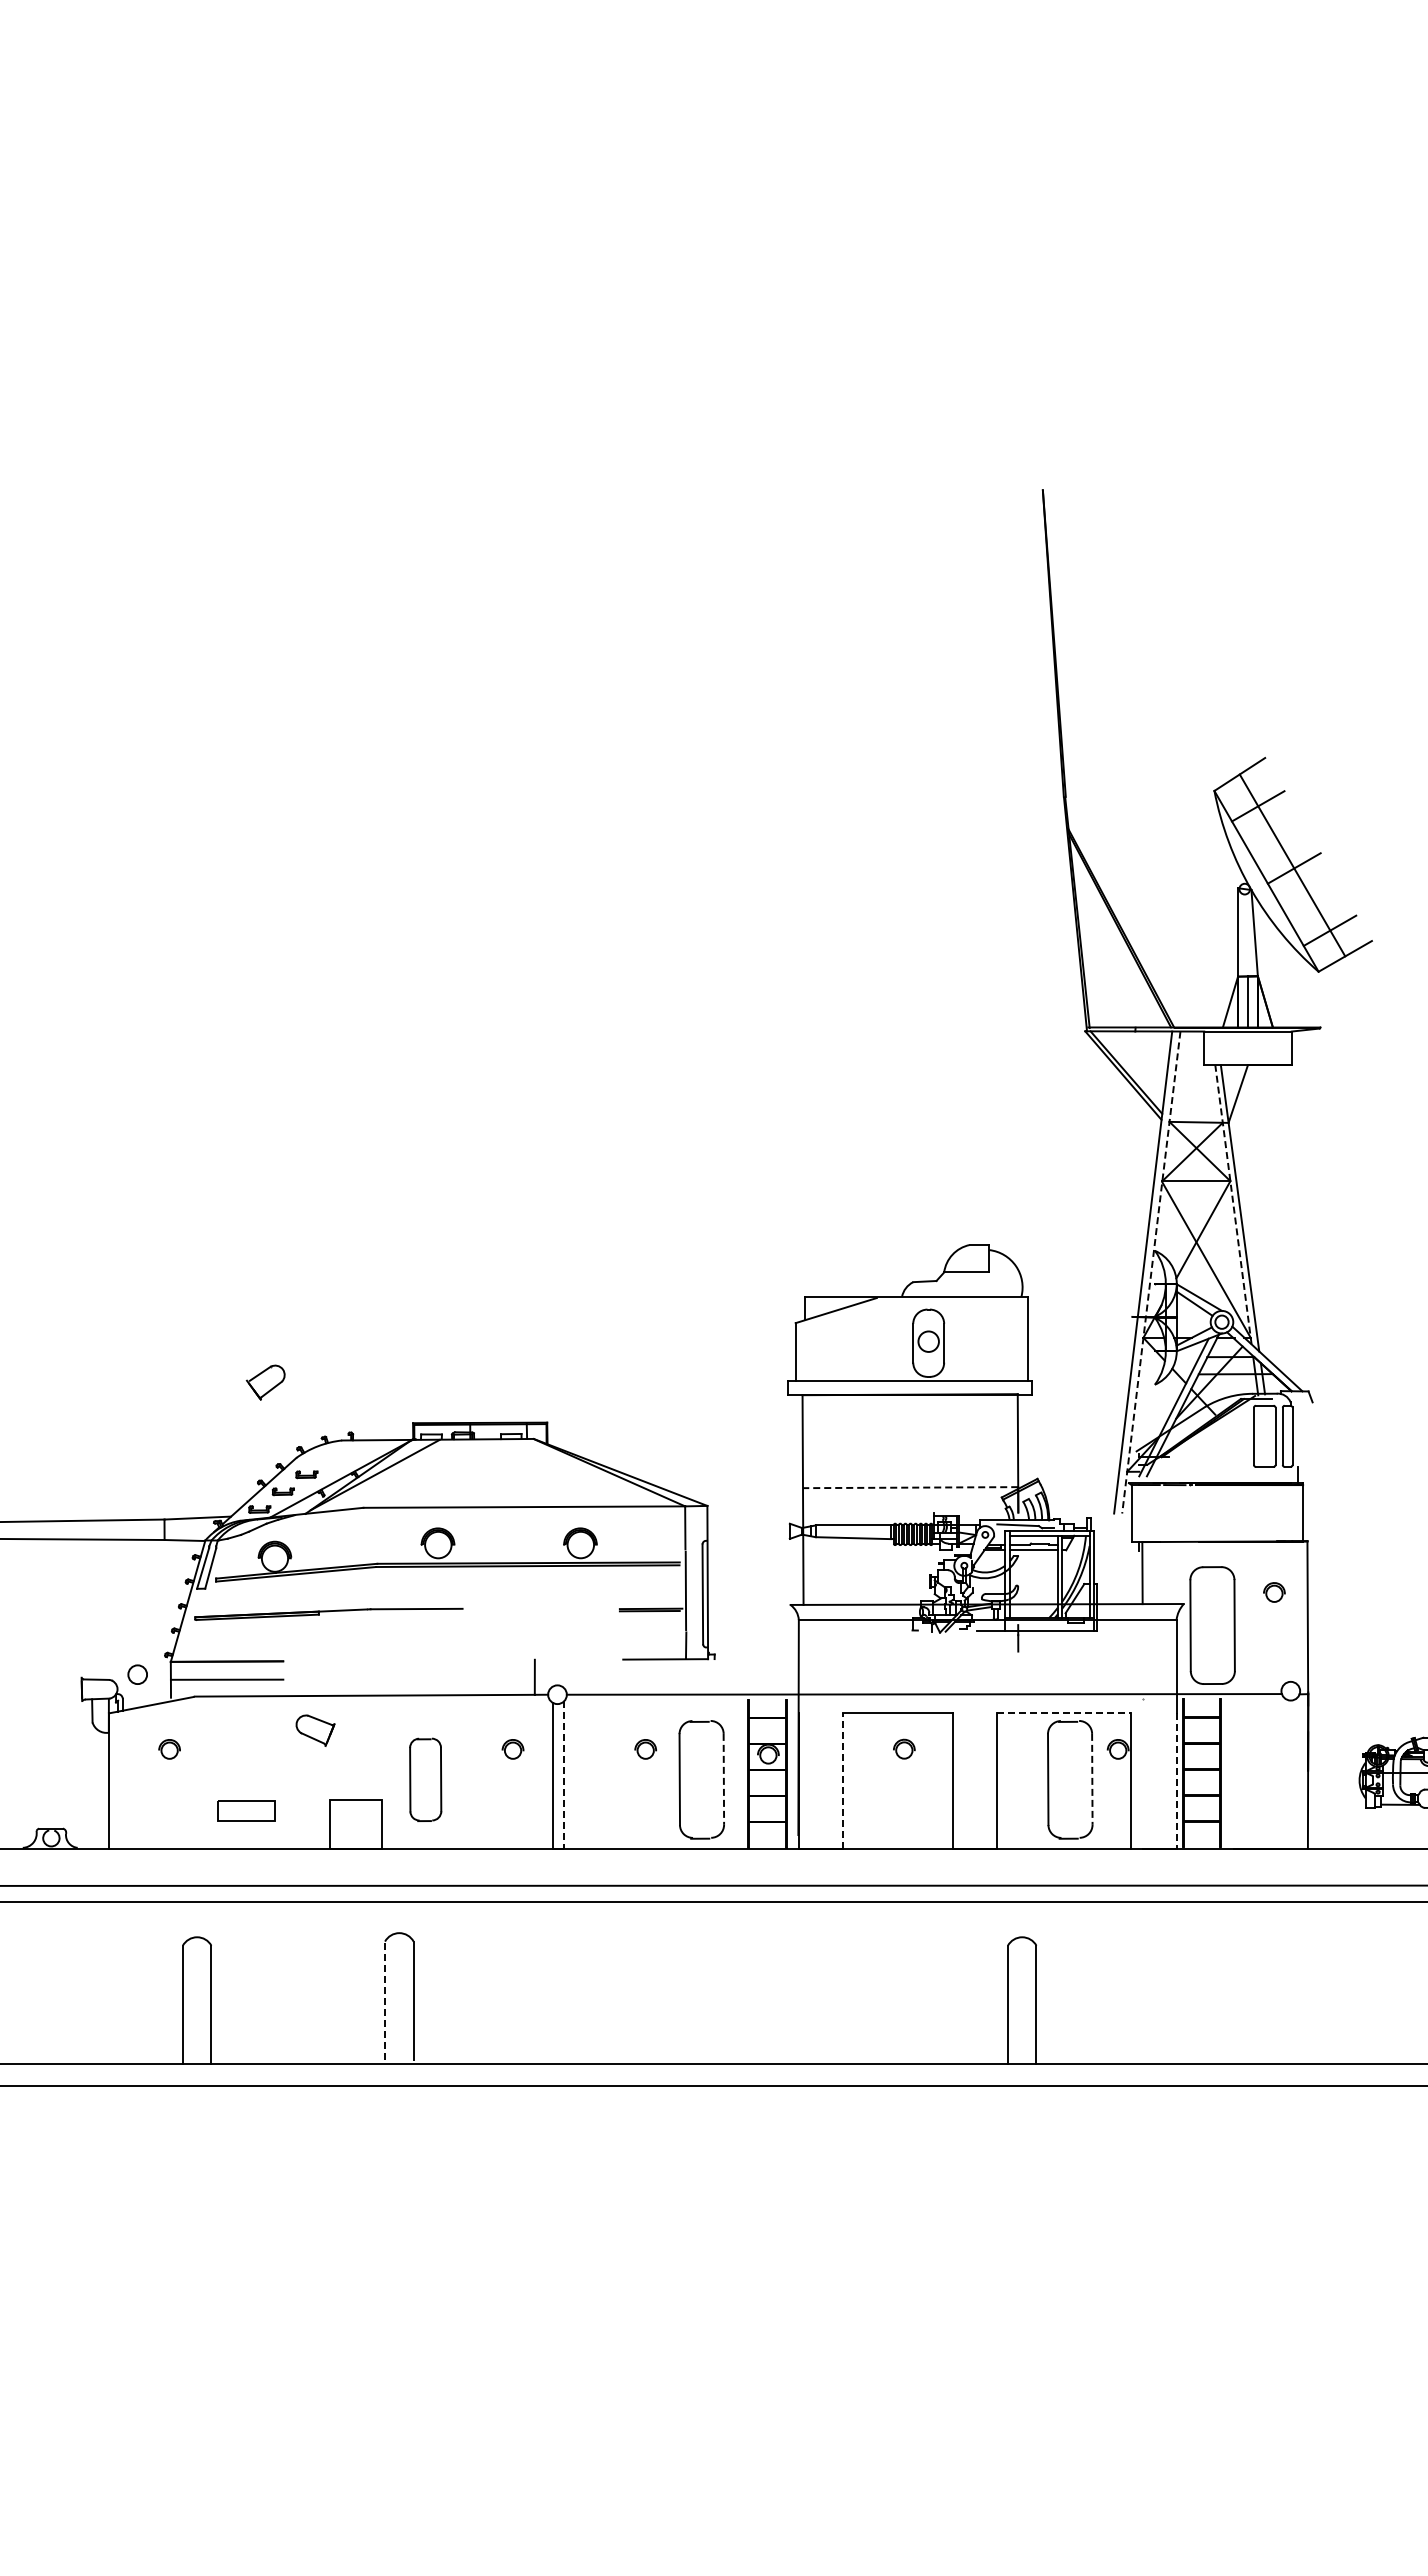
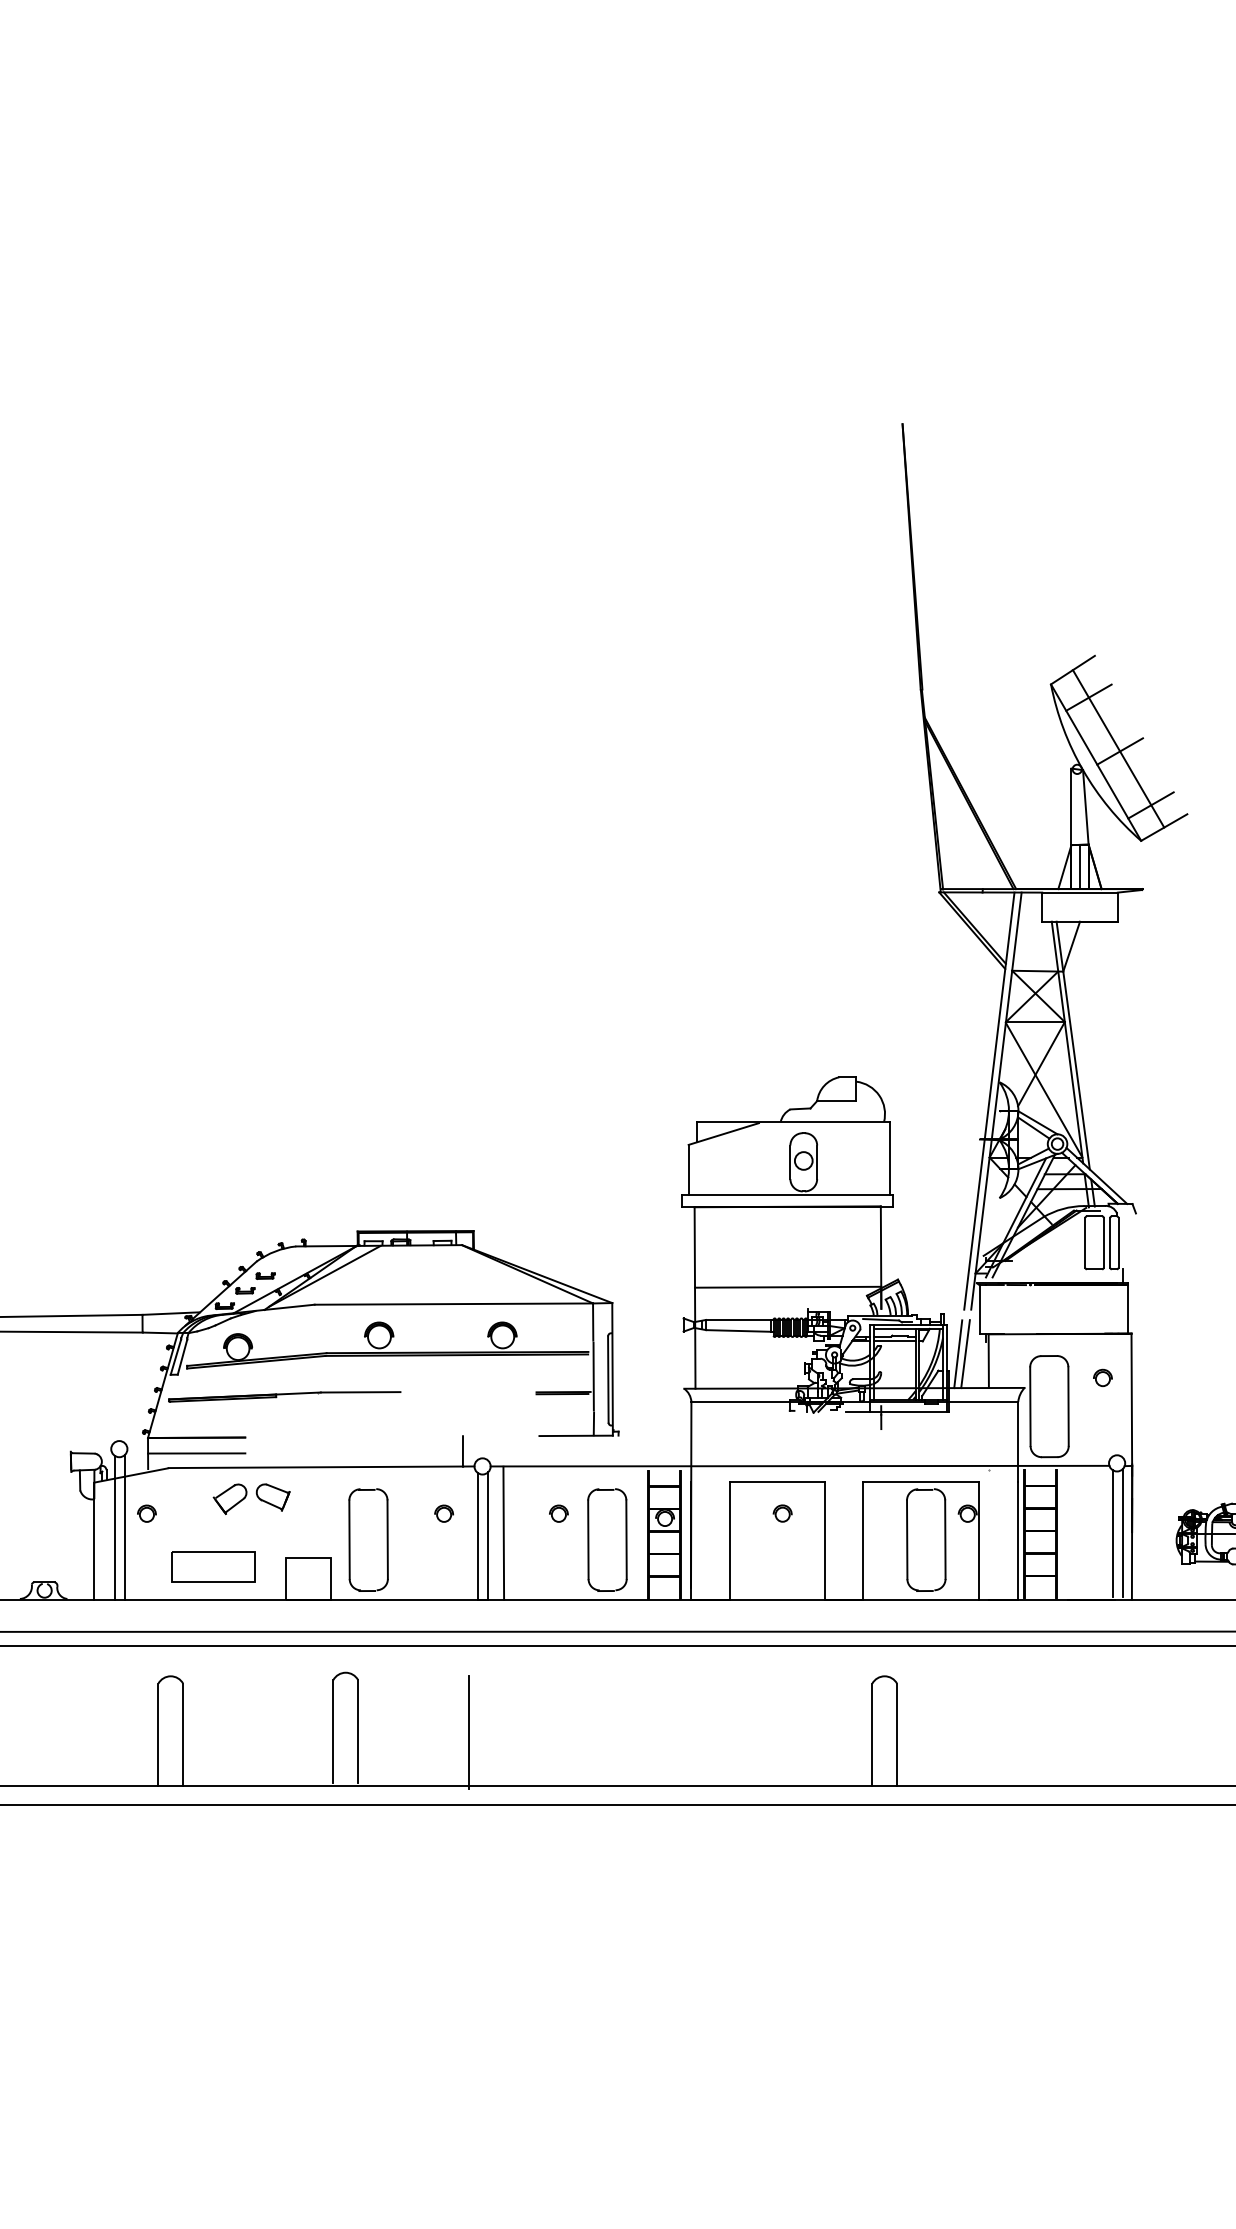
line: (1233, 1204) -> (1067, 1042), dashed -> solid
line: (1151, 1272) -> (996, 1101), dashed -> solid
part: (265, 1382) -> (229, 1499), moved
line: (910, 1487) -> (788, 1287), dashed -> solid
line: (1106, 1564) -> (957, 1353), added
line: (1115, 1564) -> (965, 1353), added
line: (1064, 1712) -> (921, 1481), dashed -> solid
line: (144, 1764) -> (125, 1526), added
line: (132, 1765) -> (114, 1527), added
line: (581, 1771) -> (503, 1532), added
line: (1297, 1771) -> (1122, 1532), added
line: (1285, 1772) -> (1112, 1533), added
line: (564, 1774) -> (488, 1535), dashed -> solid
part: (425, 1779) -> (368, 1539), size x1.43
line: (723, 1779) -> (626, 1539), dashed -> solid
line: (1092, 1779) -> (945, 1539), dashed -> solid
line: (843, 1780) -> (730, 1540), dashed -> solid
line: (1176, 1781) -> (1018, 1541), dashed -> solid
part: (246, 1810) -> (213, 1566), size x1.67
line: (385, 2000) -> (333, 1731), dashed -> solid
line: (542, 2002) -> (469, 1732), added

